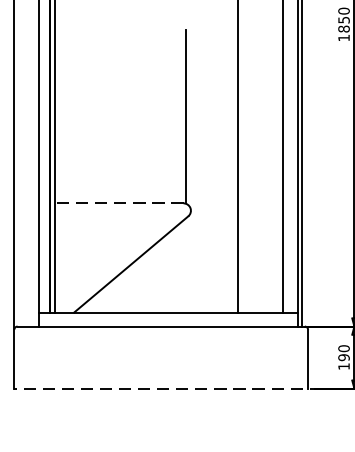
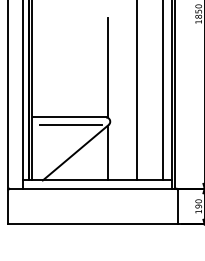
line: (120, 203) -> (69, 117), dashed -> solid
line: (122, 215) -> (70, 124), added
line: (186, 265) -> (107, 153), added
line: (177, 388) -> (102, 224), dashed -> solid

